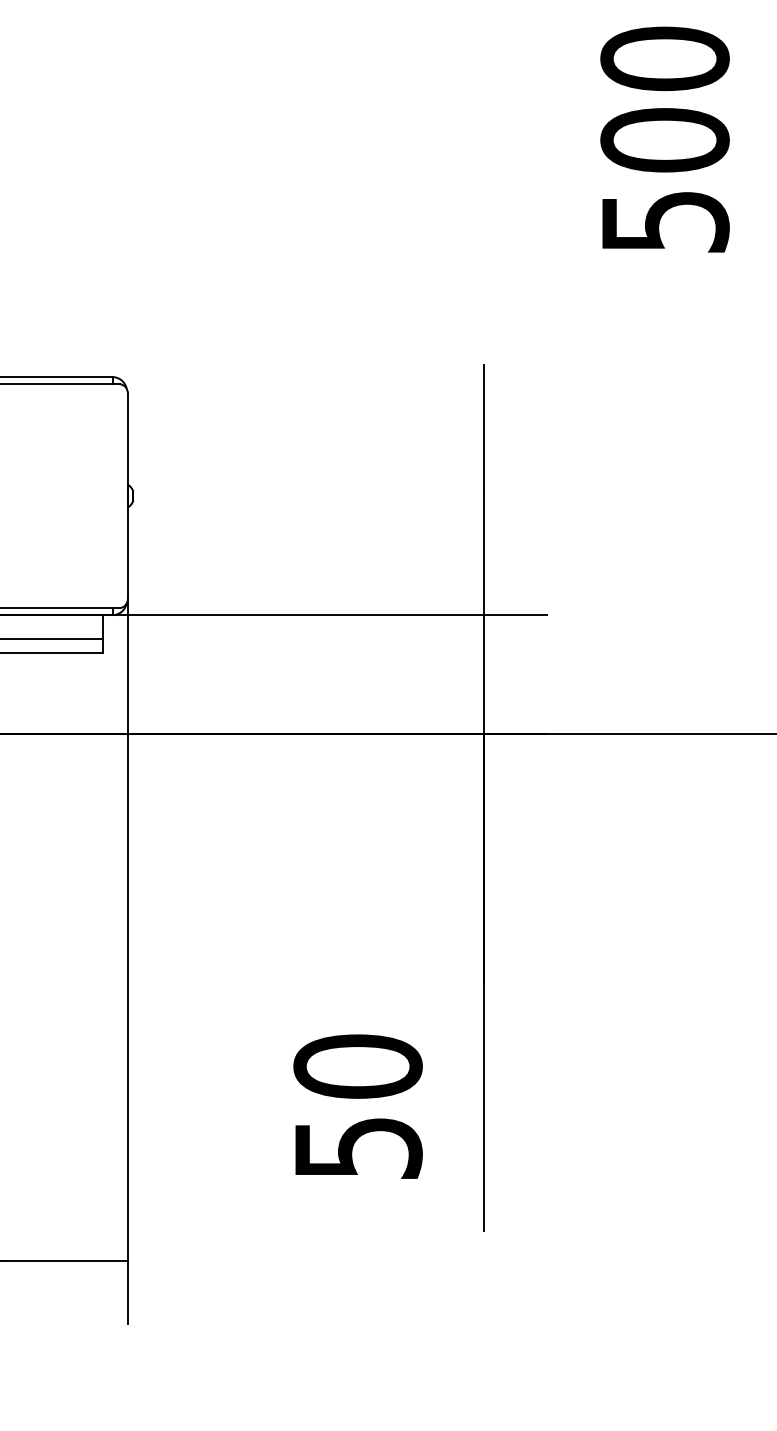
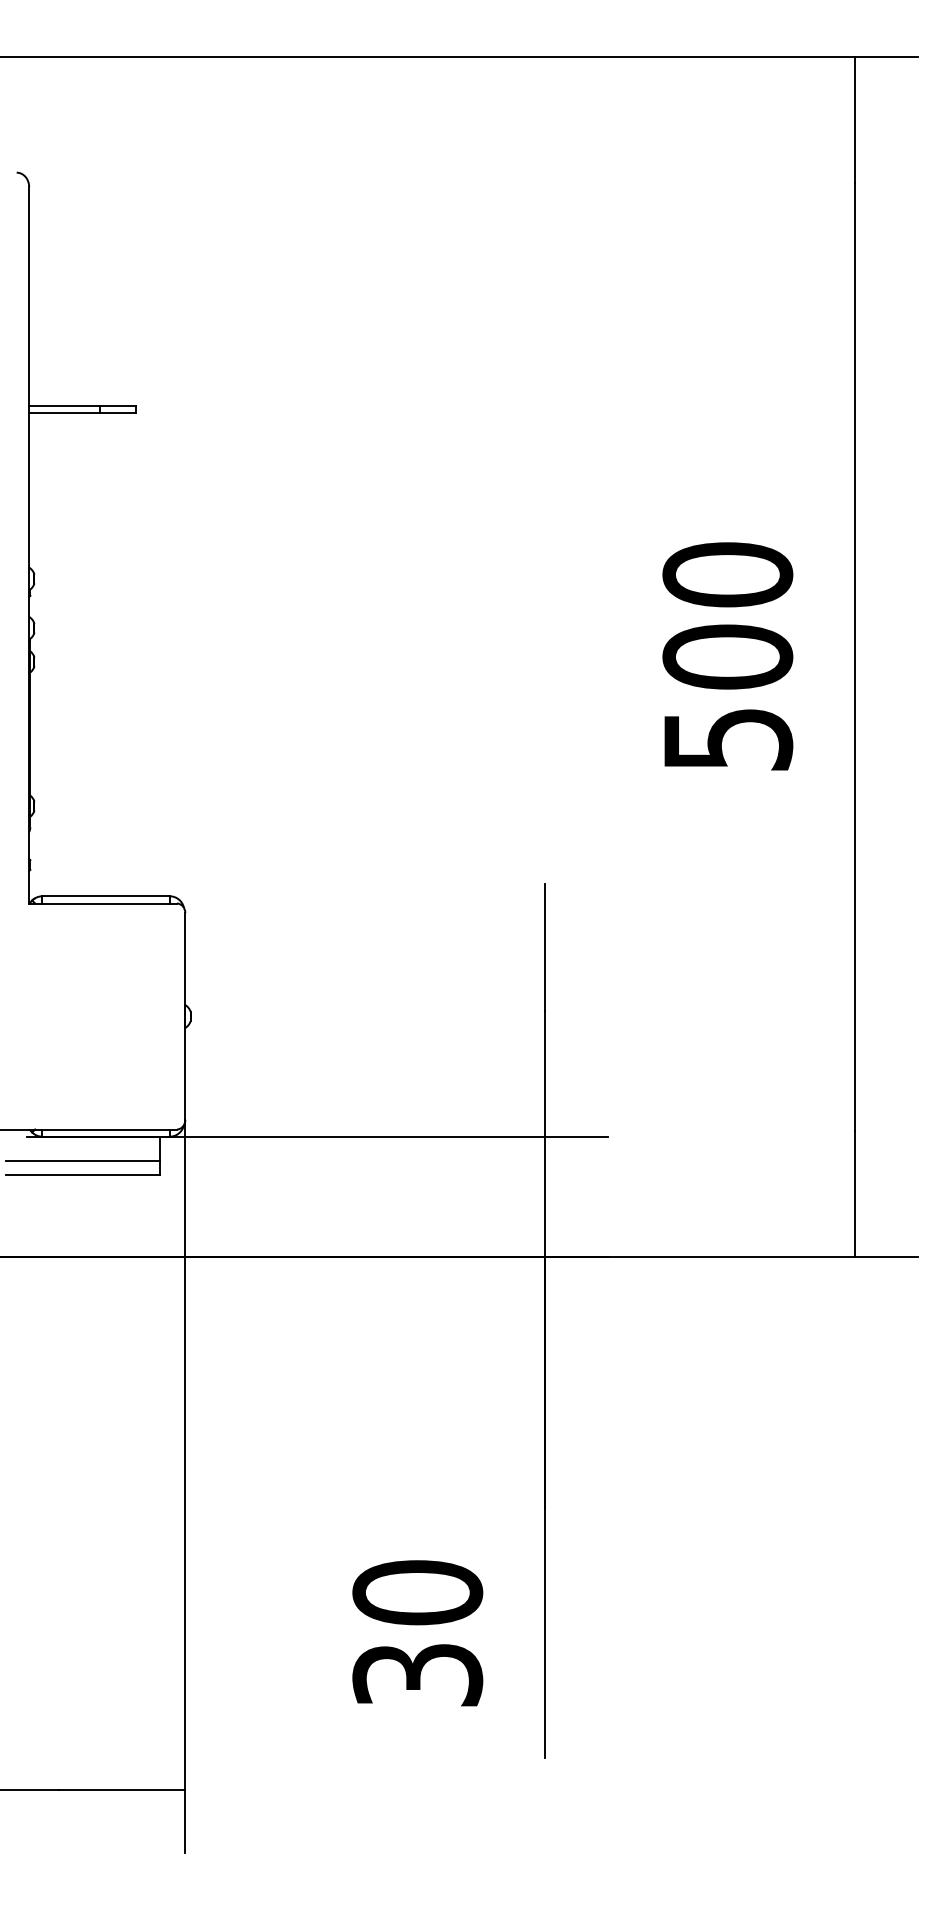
text: (357, 1148) -> (417, 1675), 50 -> 30

